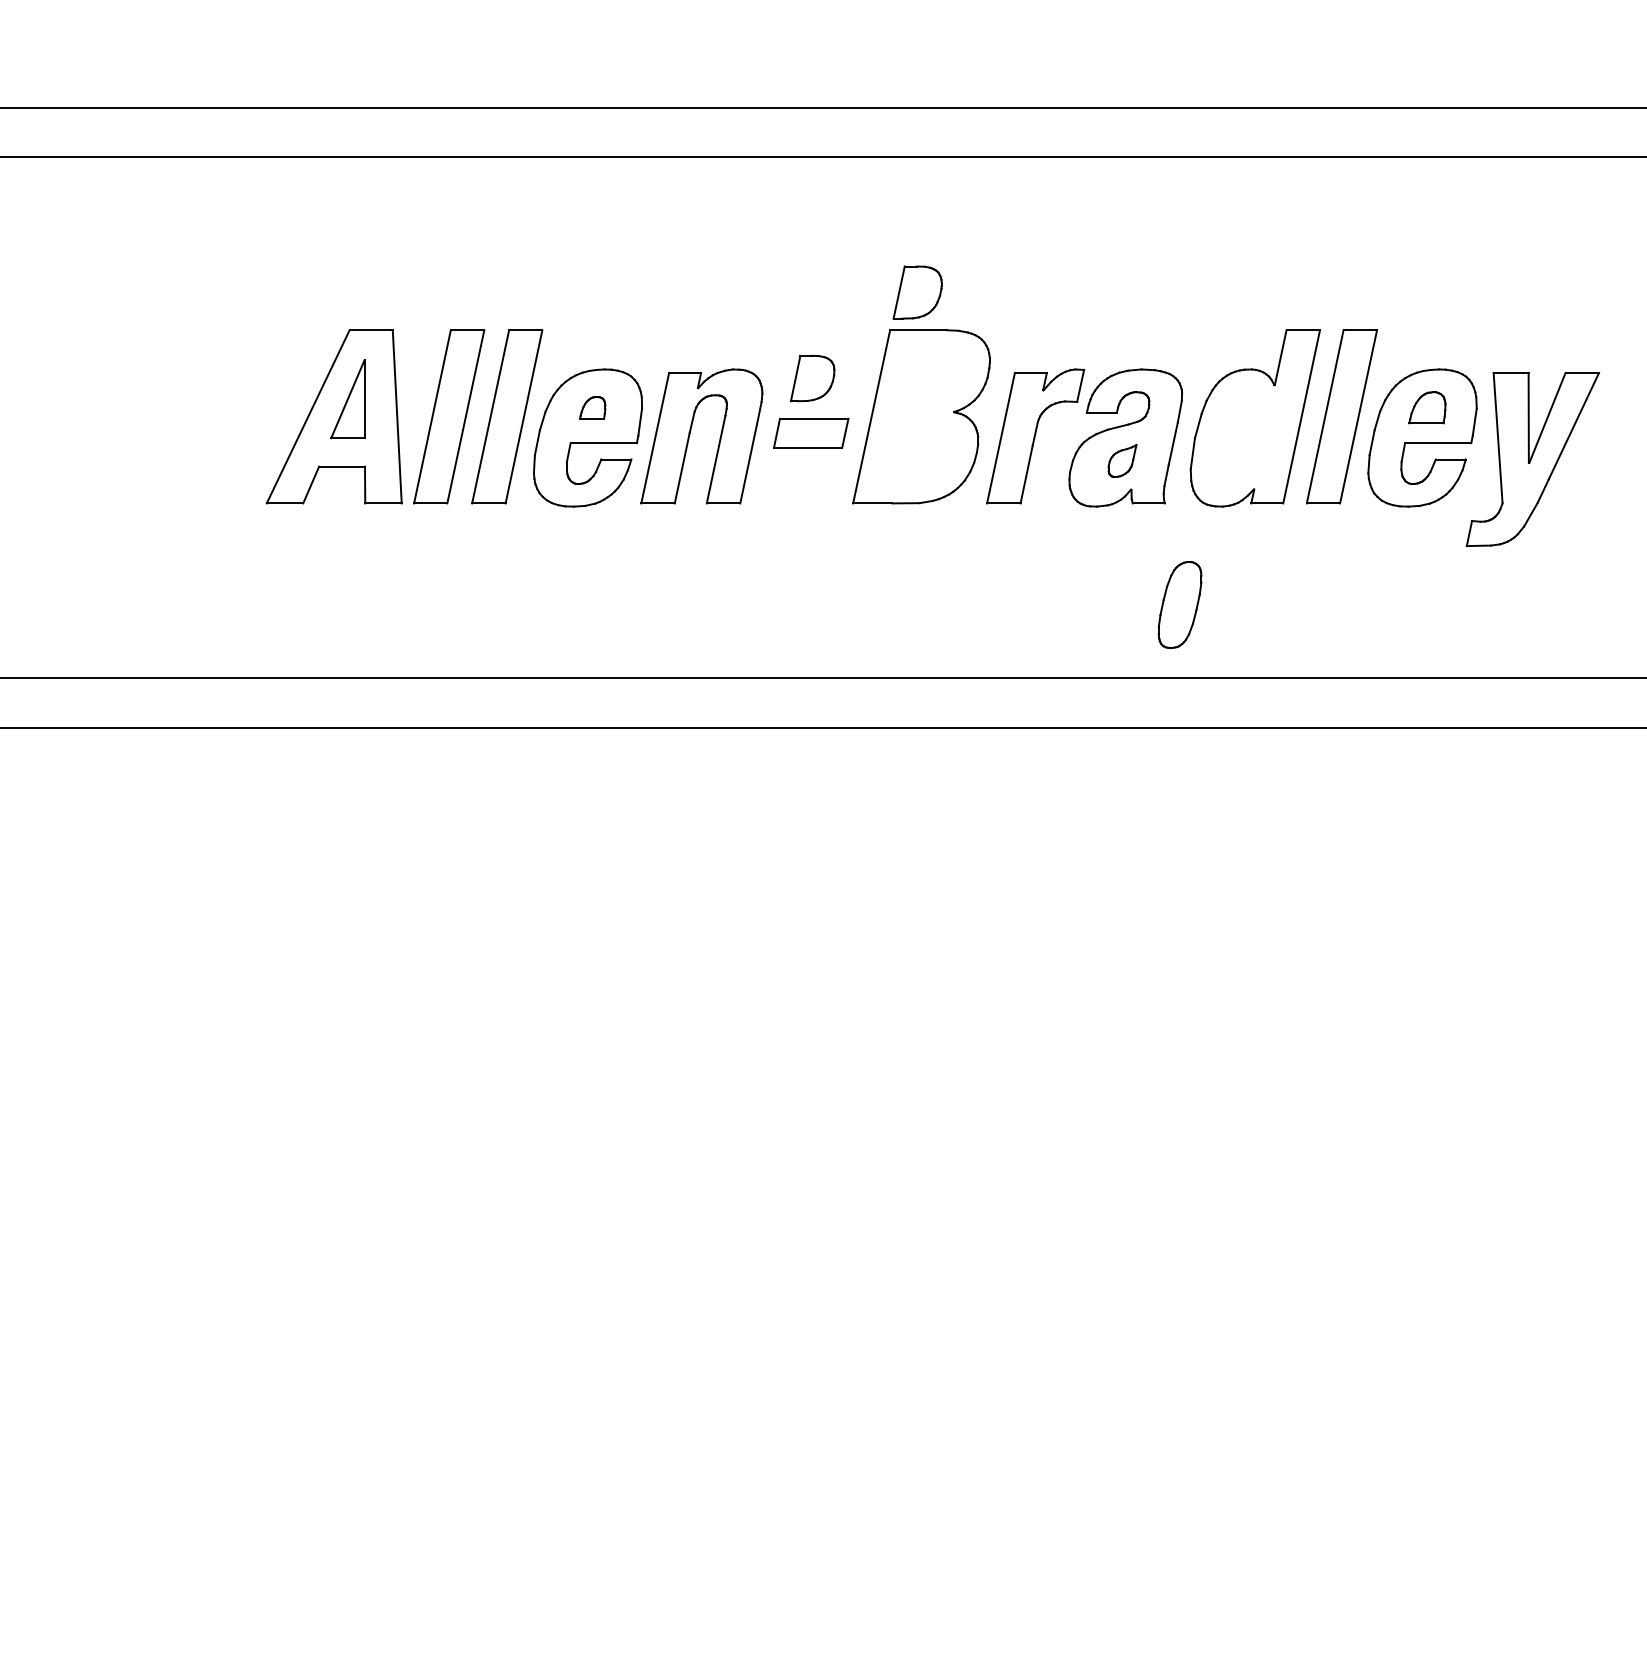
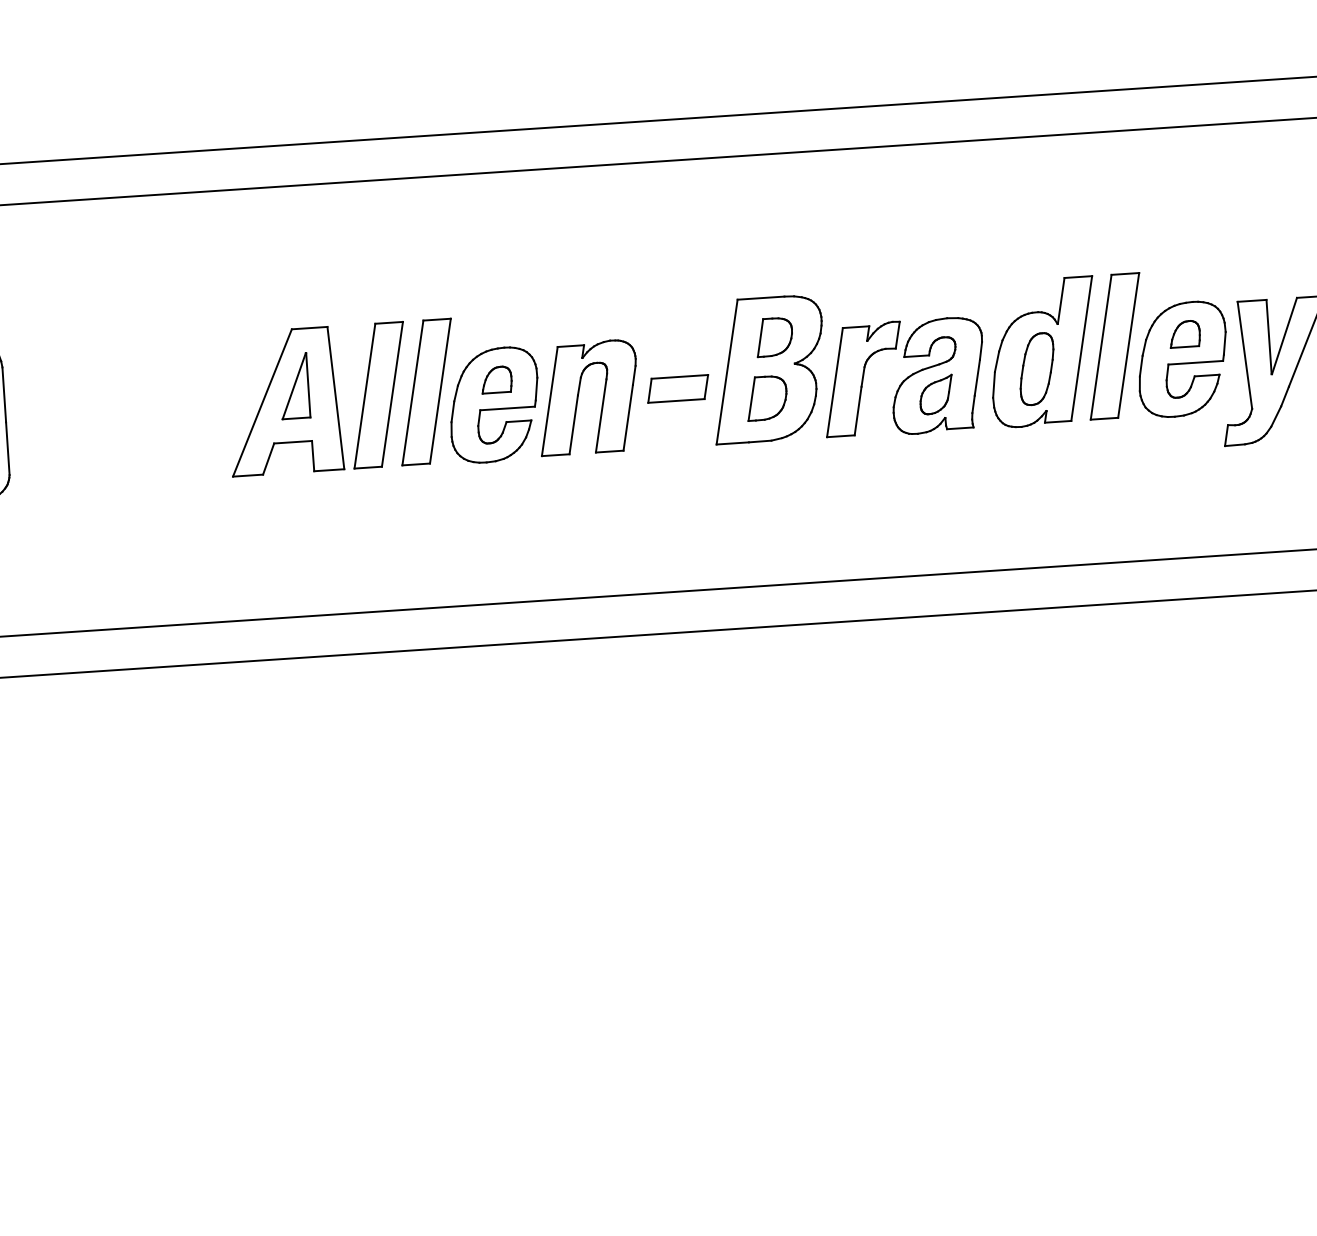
part: (917, 292) -> (766, 398), moved
part: (812, 378) -> (774, 337), moved
part: (592, 407) -> (496, 379), size x1.43
part: (1122, 460) -> (936, 394), size x1.43
part: (1179, 604) -> (1036, 368), moved

